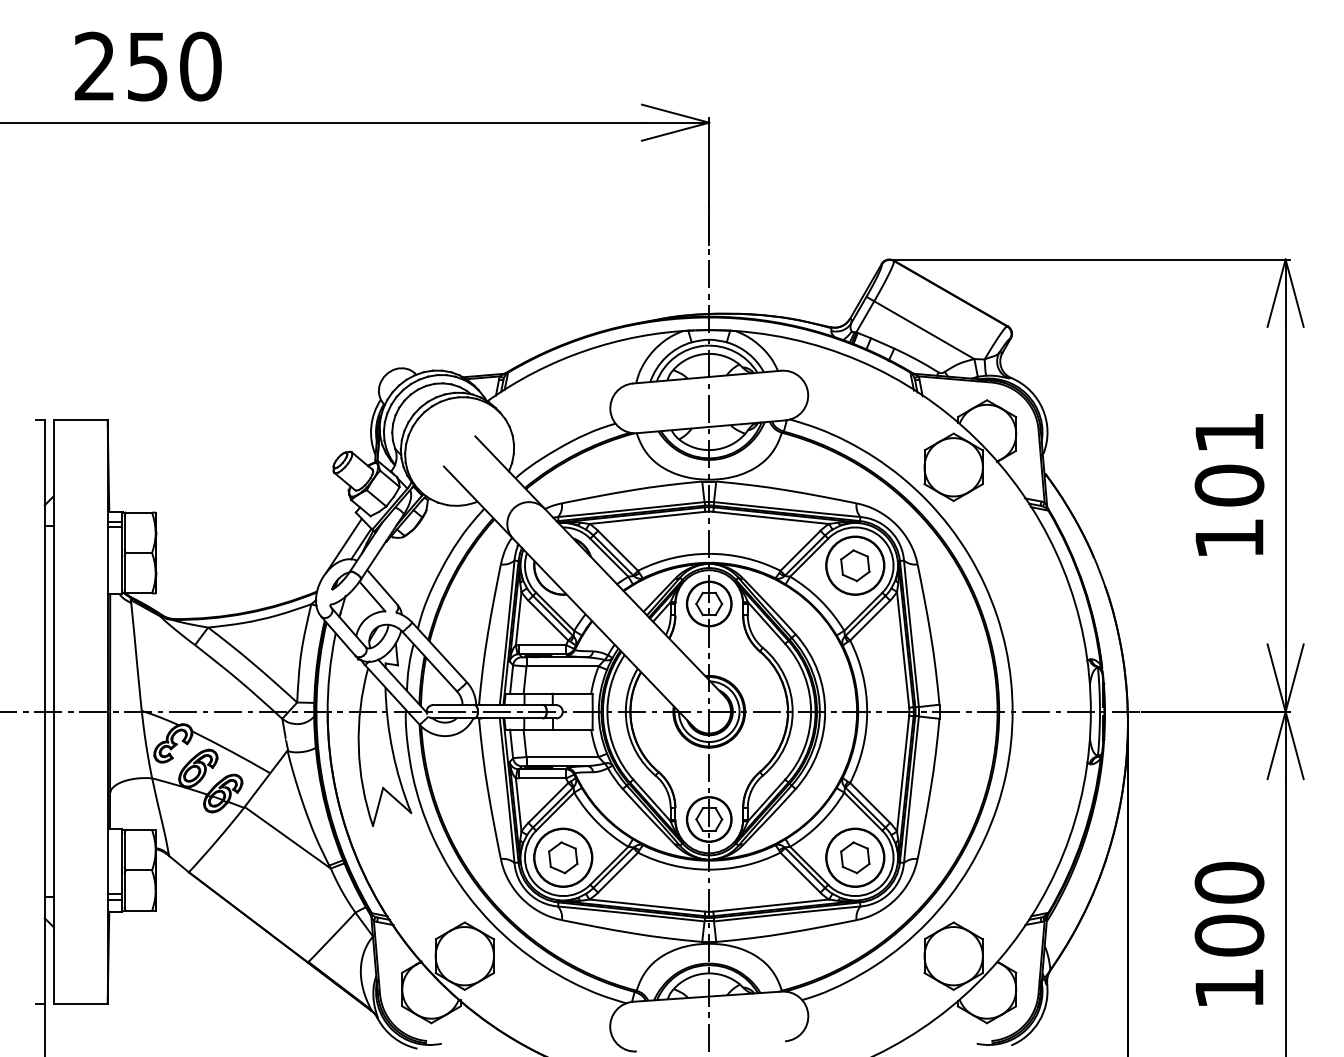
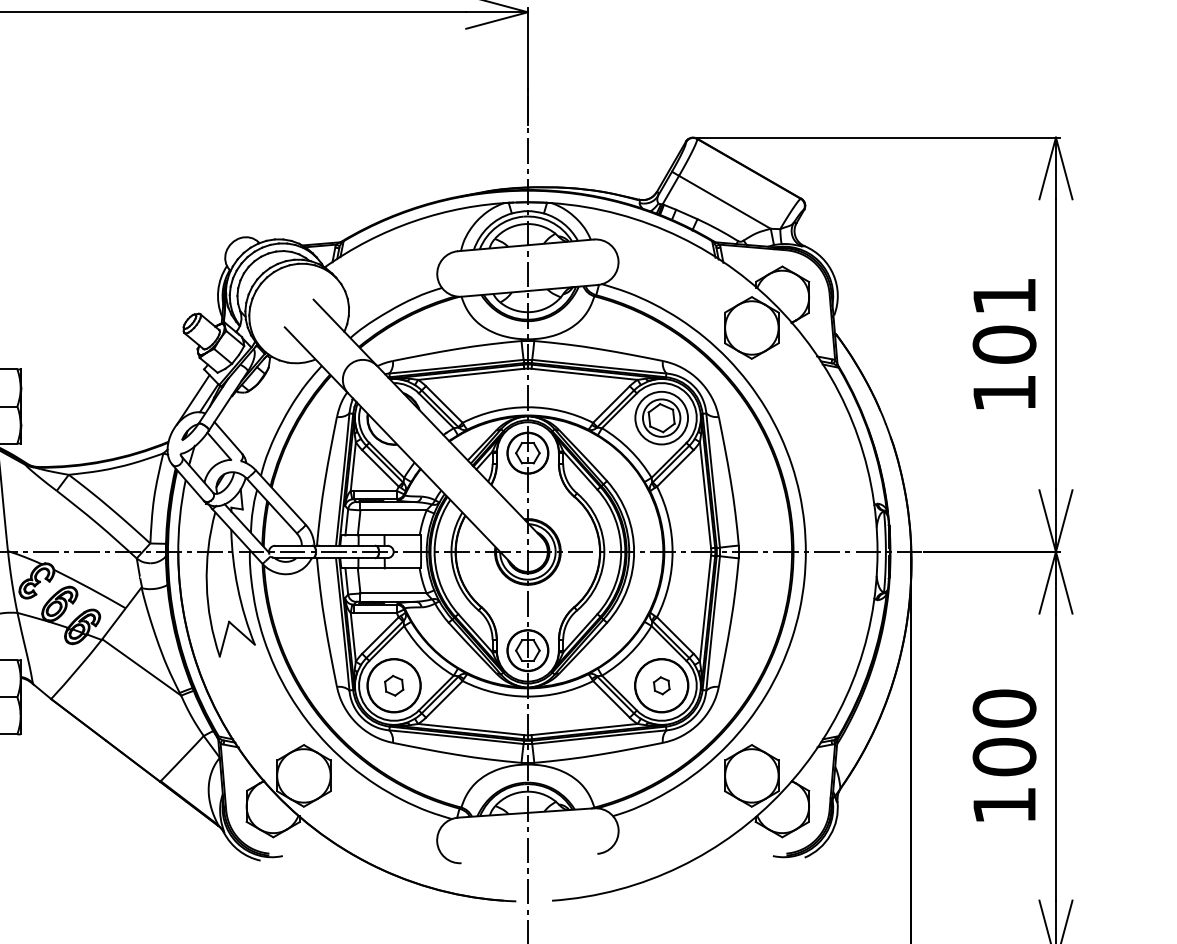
circle: (855, 565) -> (661, 417), size x0.7
part: (563, 857) -> (394, 685), size x0.7
part: (855, 857) -> (661, 685), size x0.6

